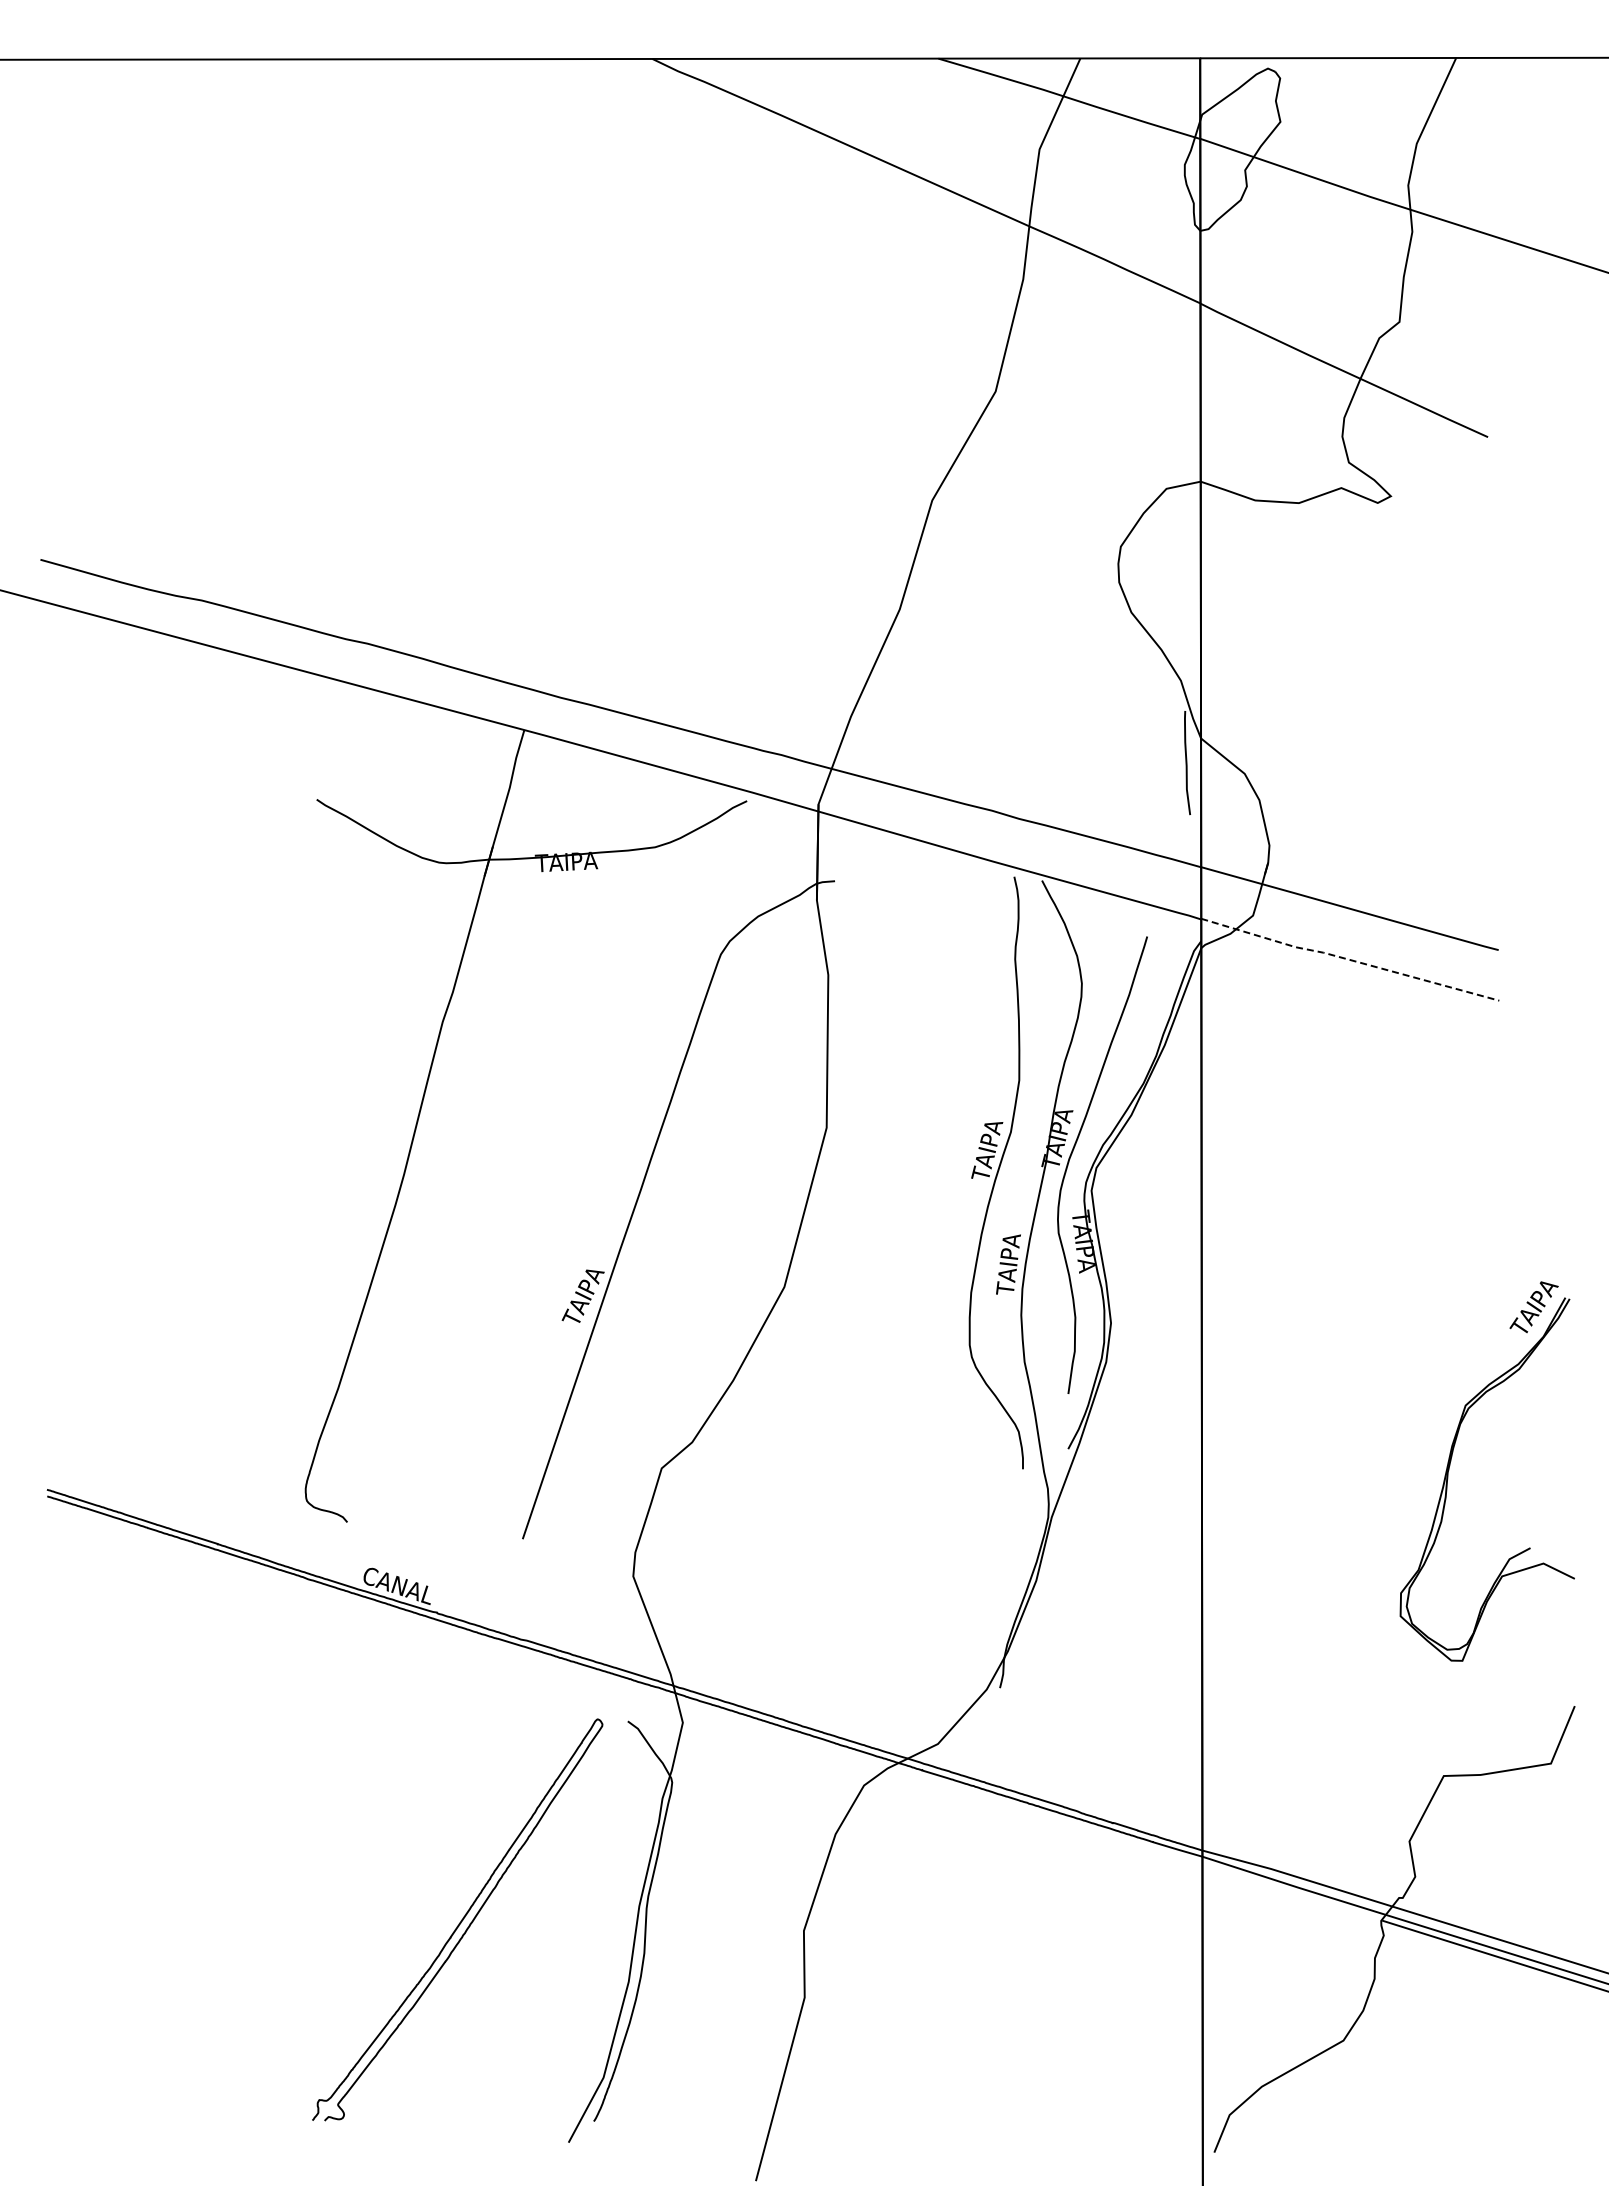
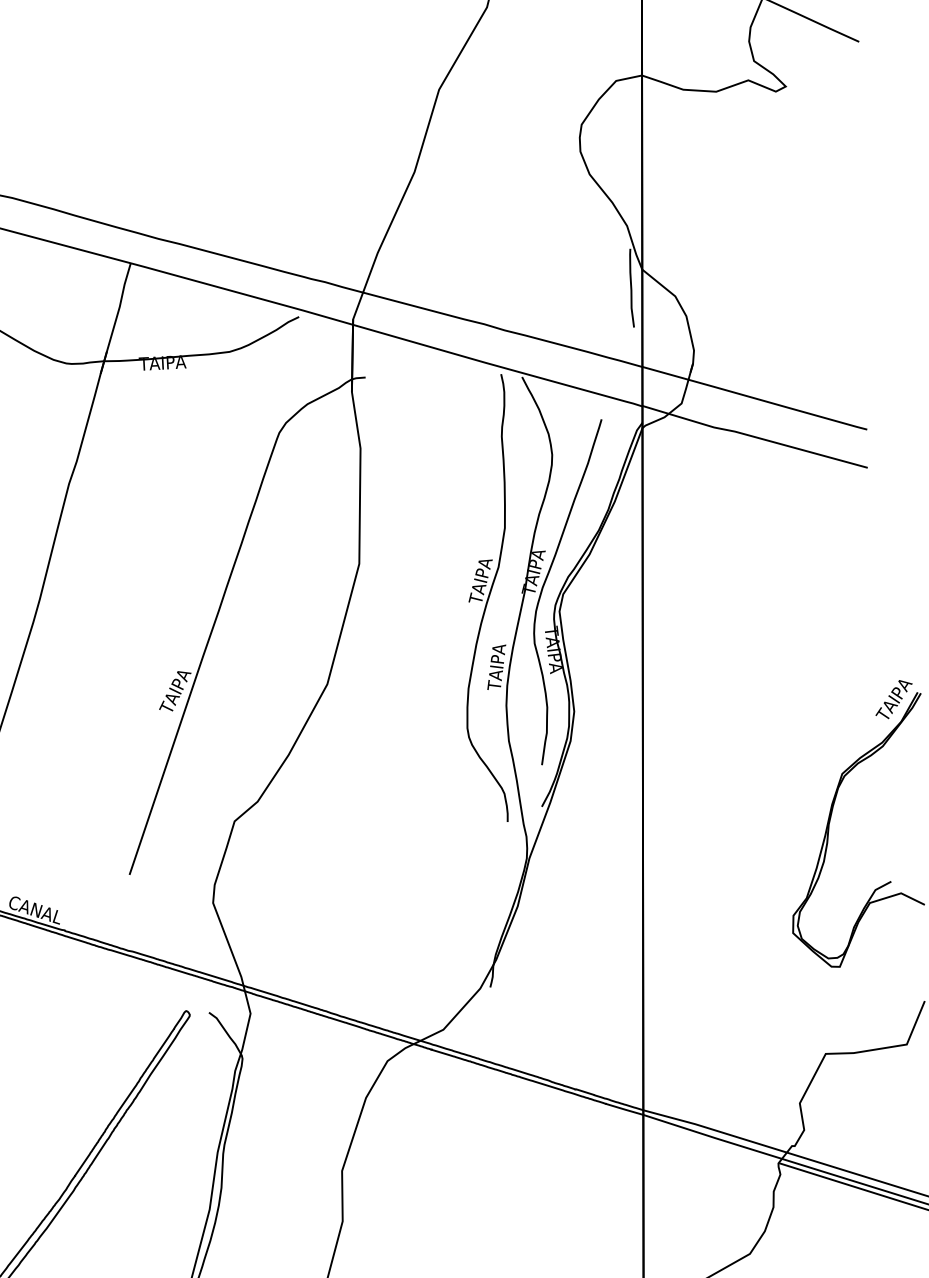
line: (1348, 959) -> (753, 436), dashed -> solid

